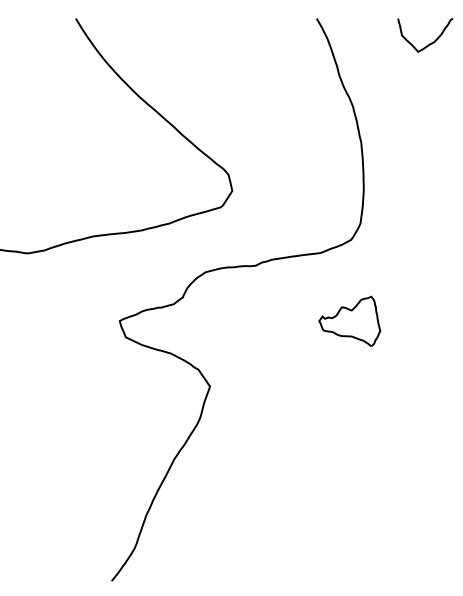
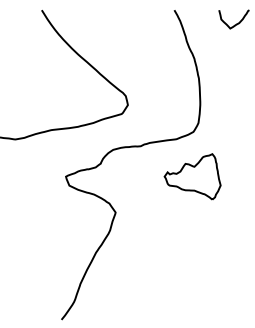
part: (349, 320) -> (192, 176), size x1.67

